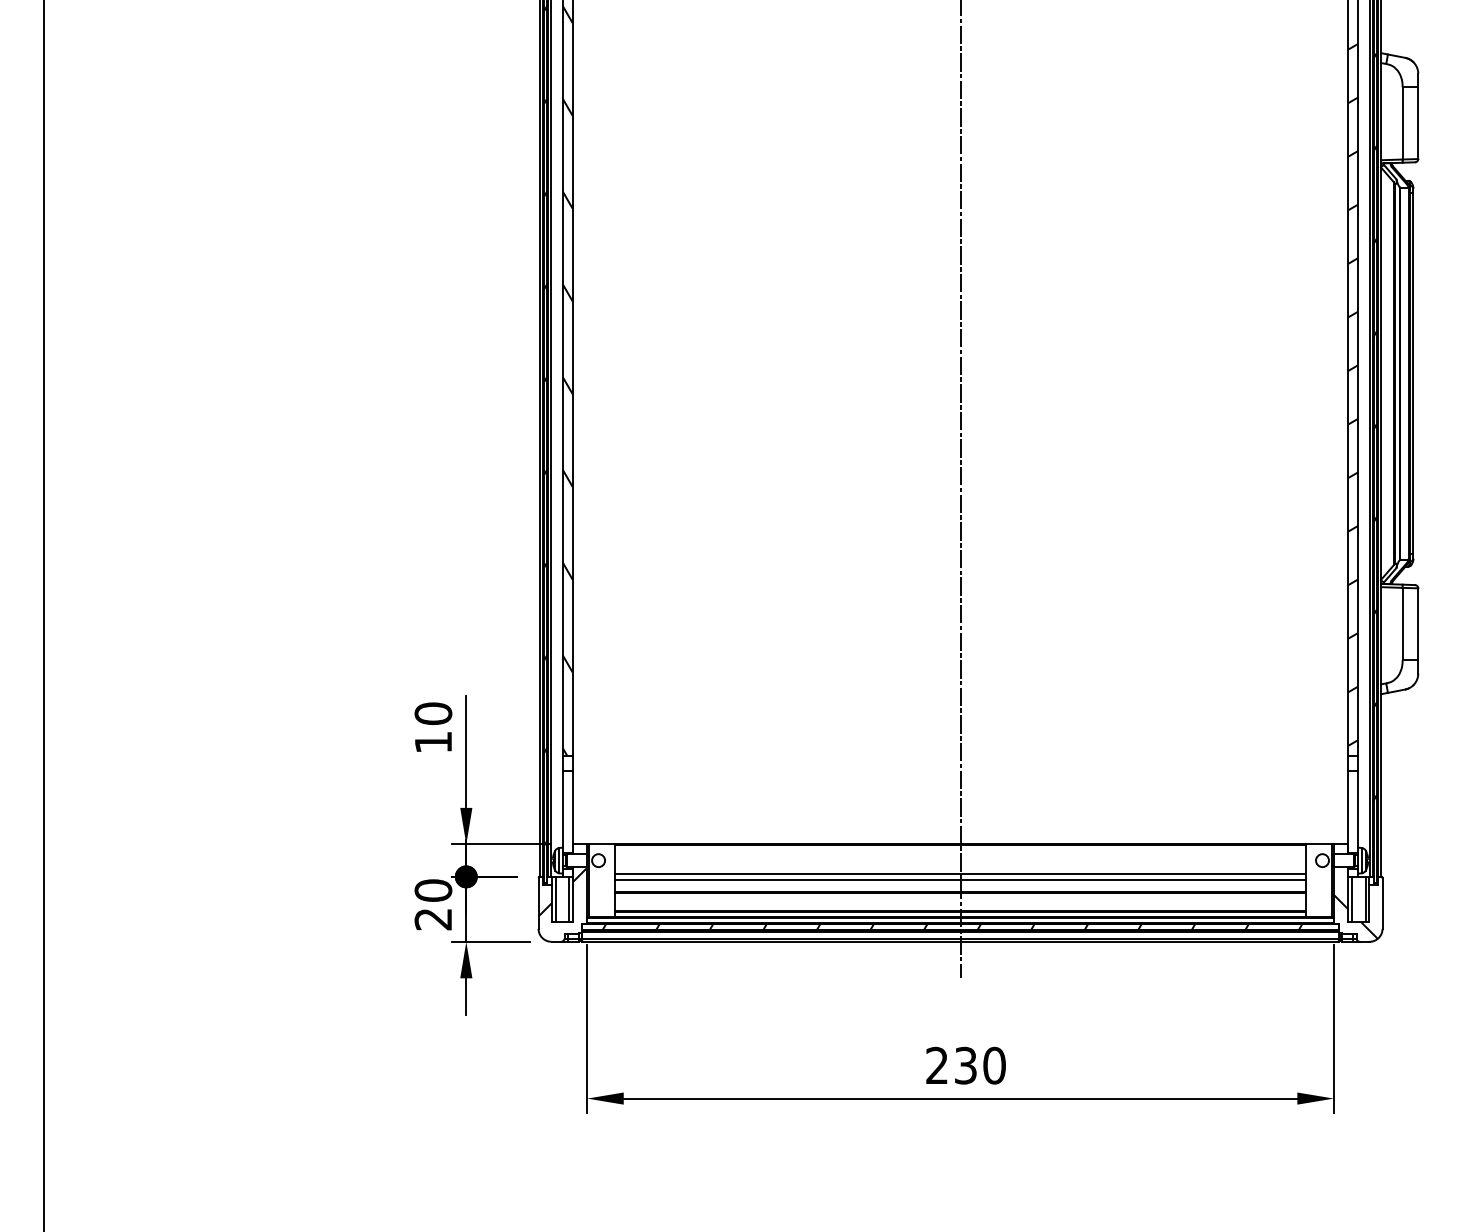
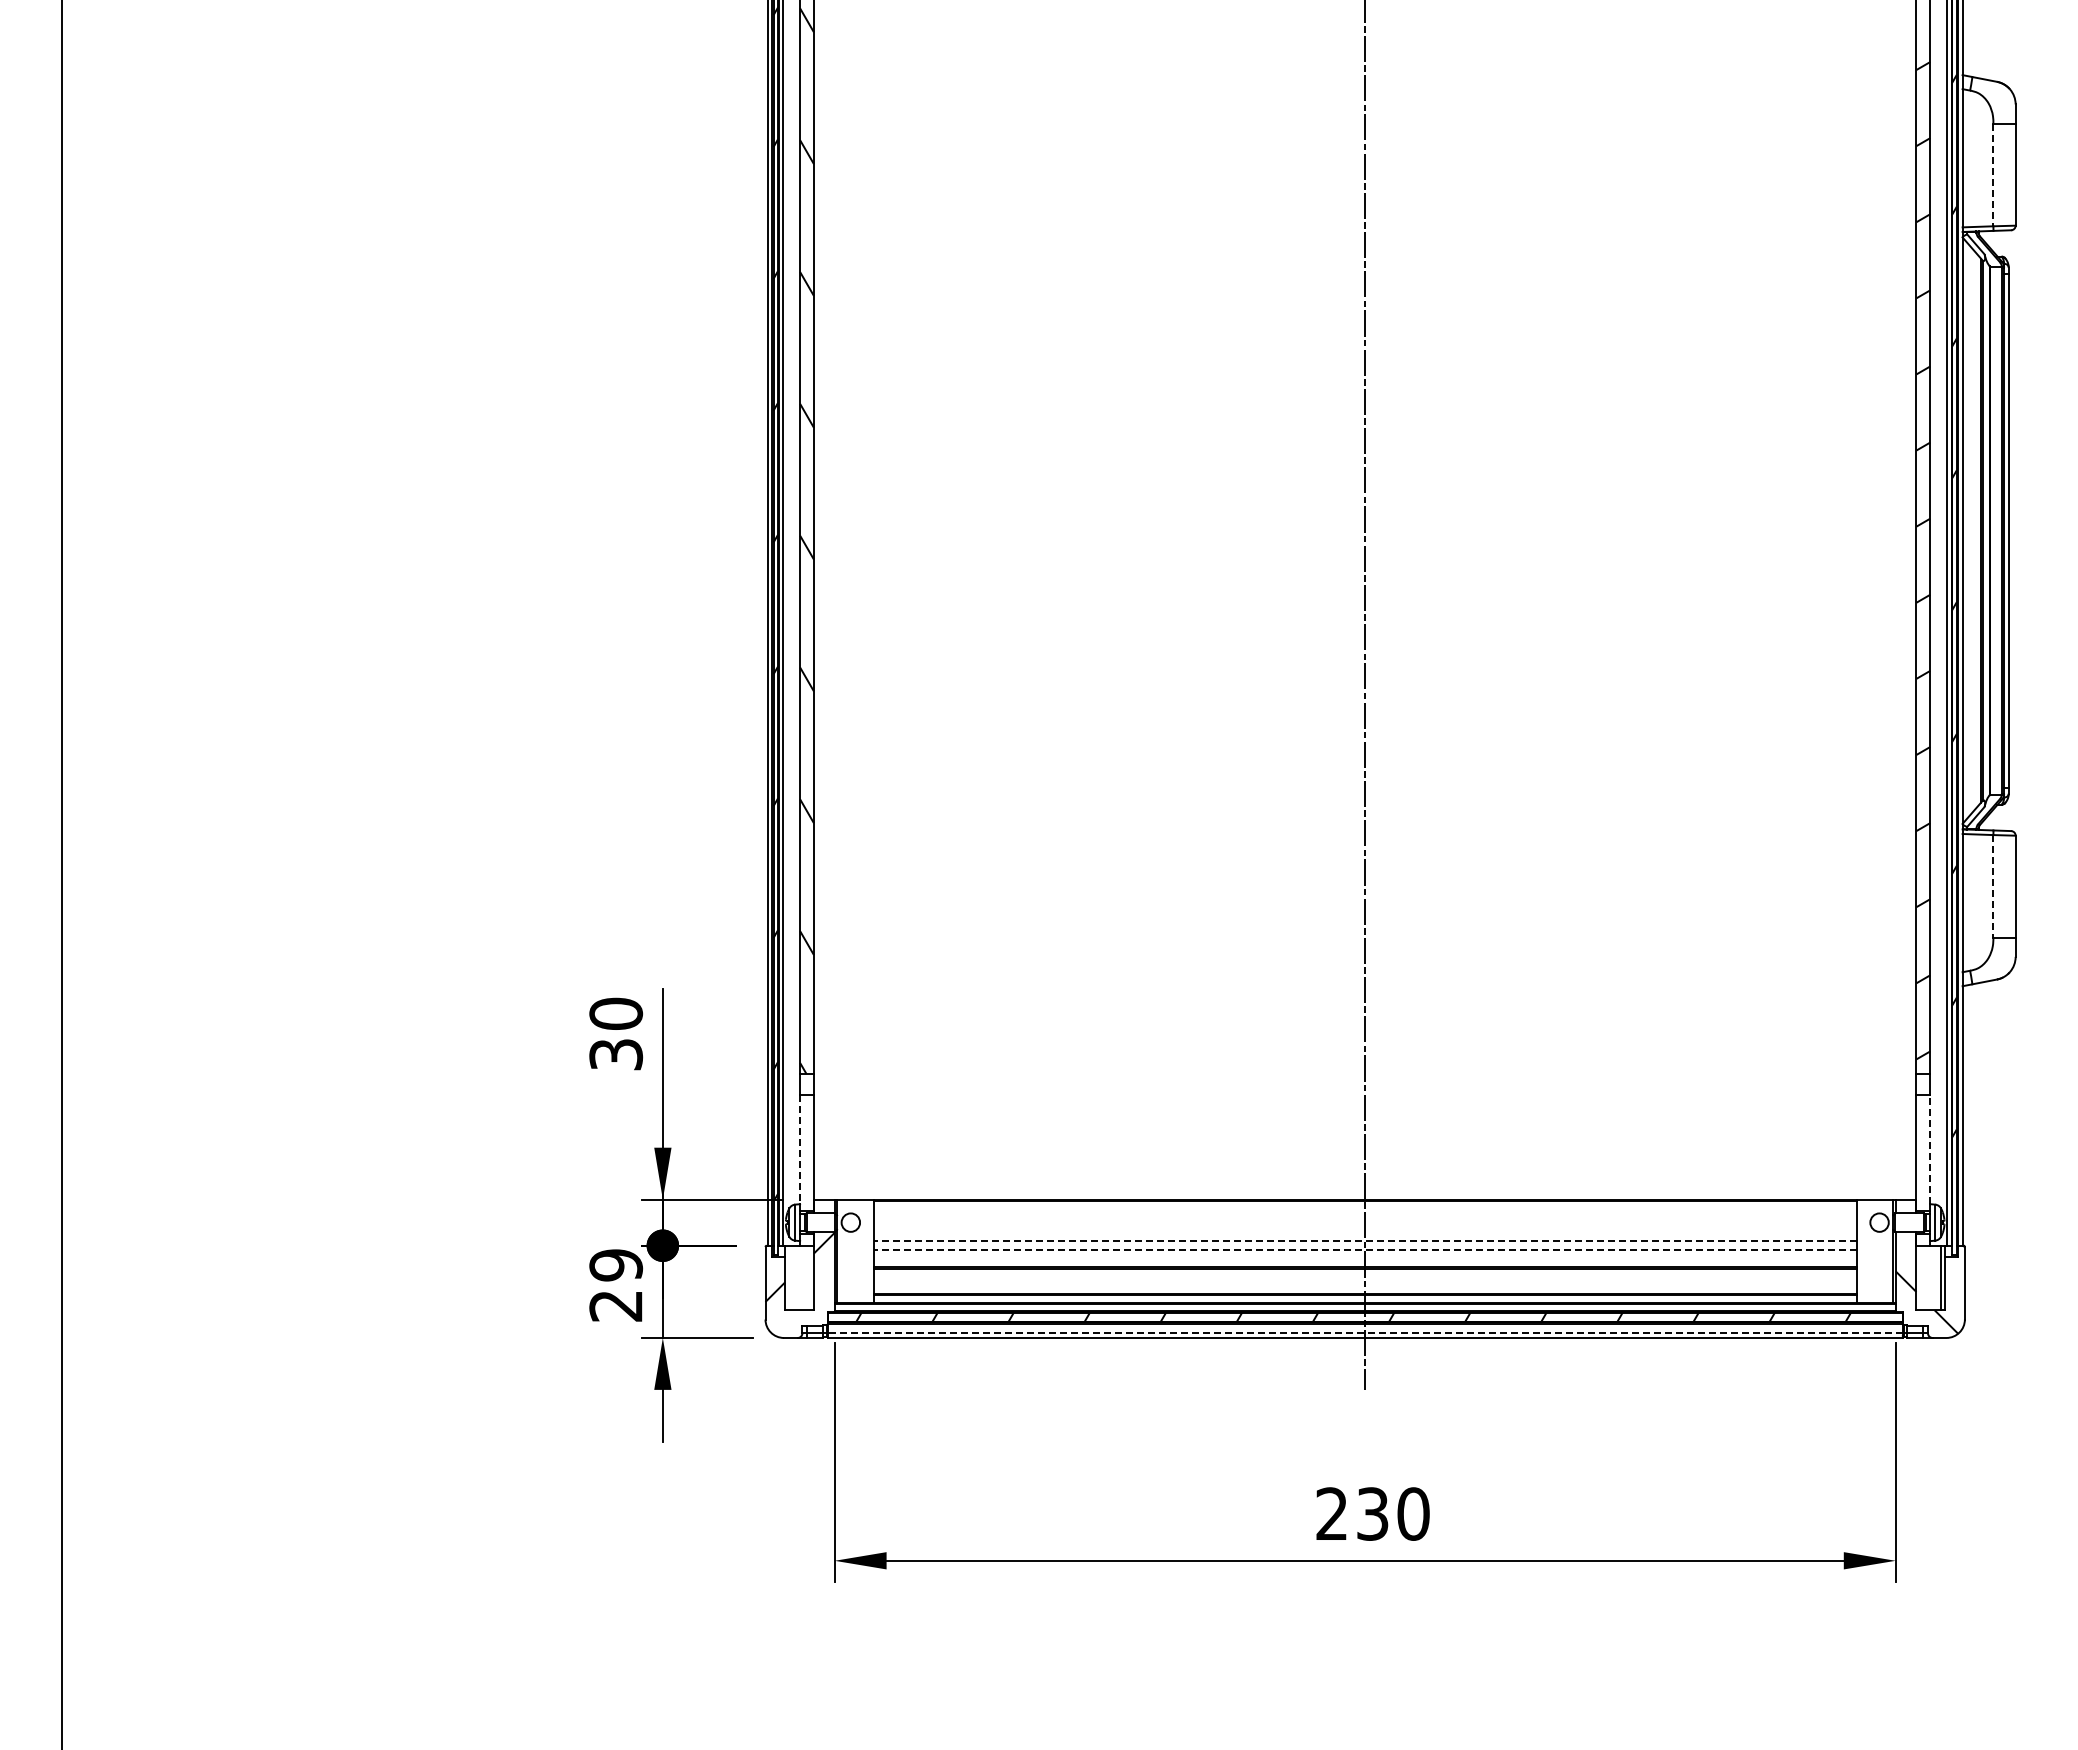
line: (1402, 123) -> (1993, 175), solid -> dashed
line: (1402, 624) -> (1993, 886), solid -> dashed
text: (433, 742) -> (616, 1054), 10 -> 30
line: (563, 809) -> (800, 1149), solid -> dashed
line: (1358, 809) -> (1930, 1149), solid -> dashed
line: (960, 873) -> (1364, 1241), solid -> dashed
line: (960, 880) -> (1364, 1250), solid -> dashed
text: (433, 890) -> (616, 1265), 20 -> 29
line: (555, 899) -> (789, 1277), removed
line: (569, 899) -> (809, 1277), removed
line: (1352, 899) -> (1921, 1277), removed
line: (960, 938) -> (1364, 1333), solid -> dashed

